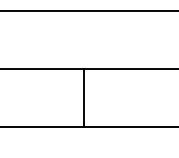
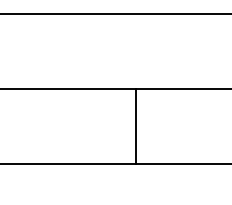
line: (83, 97) -> (135, 126), moved

